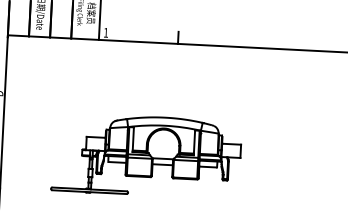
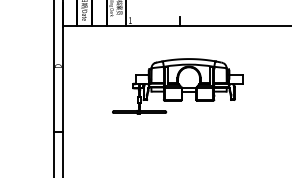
part: (146, 156) -> (177, 86), moved

